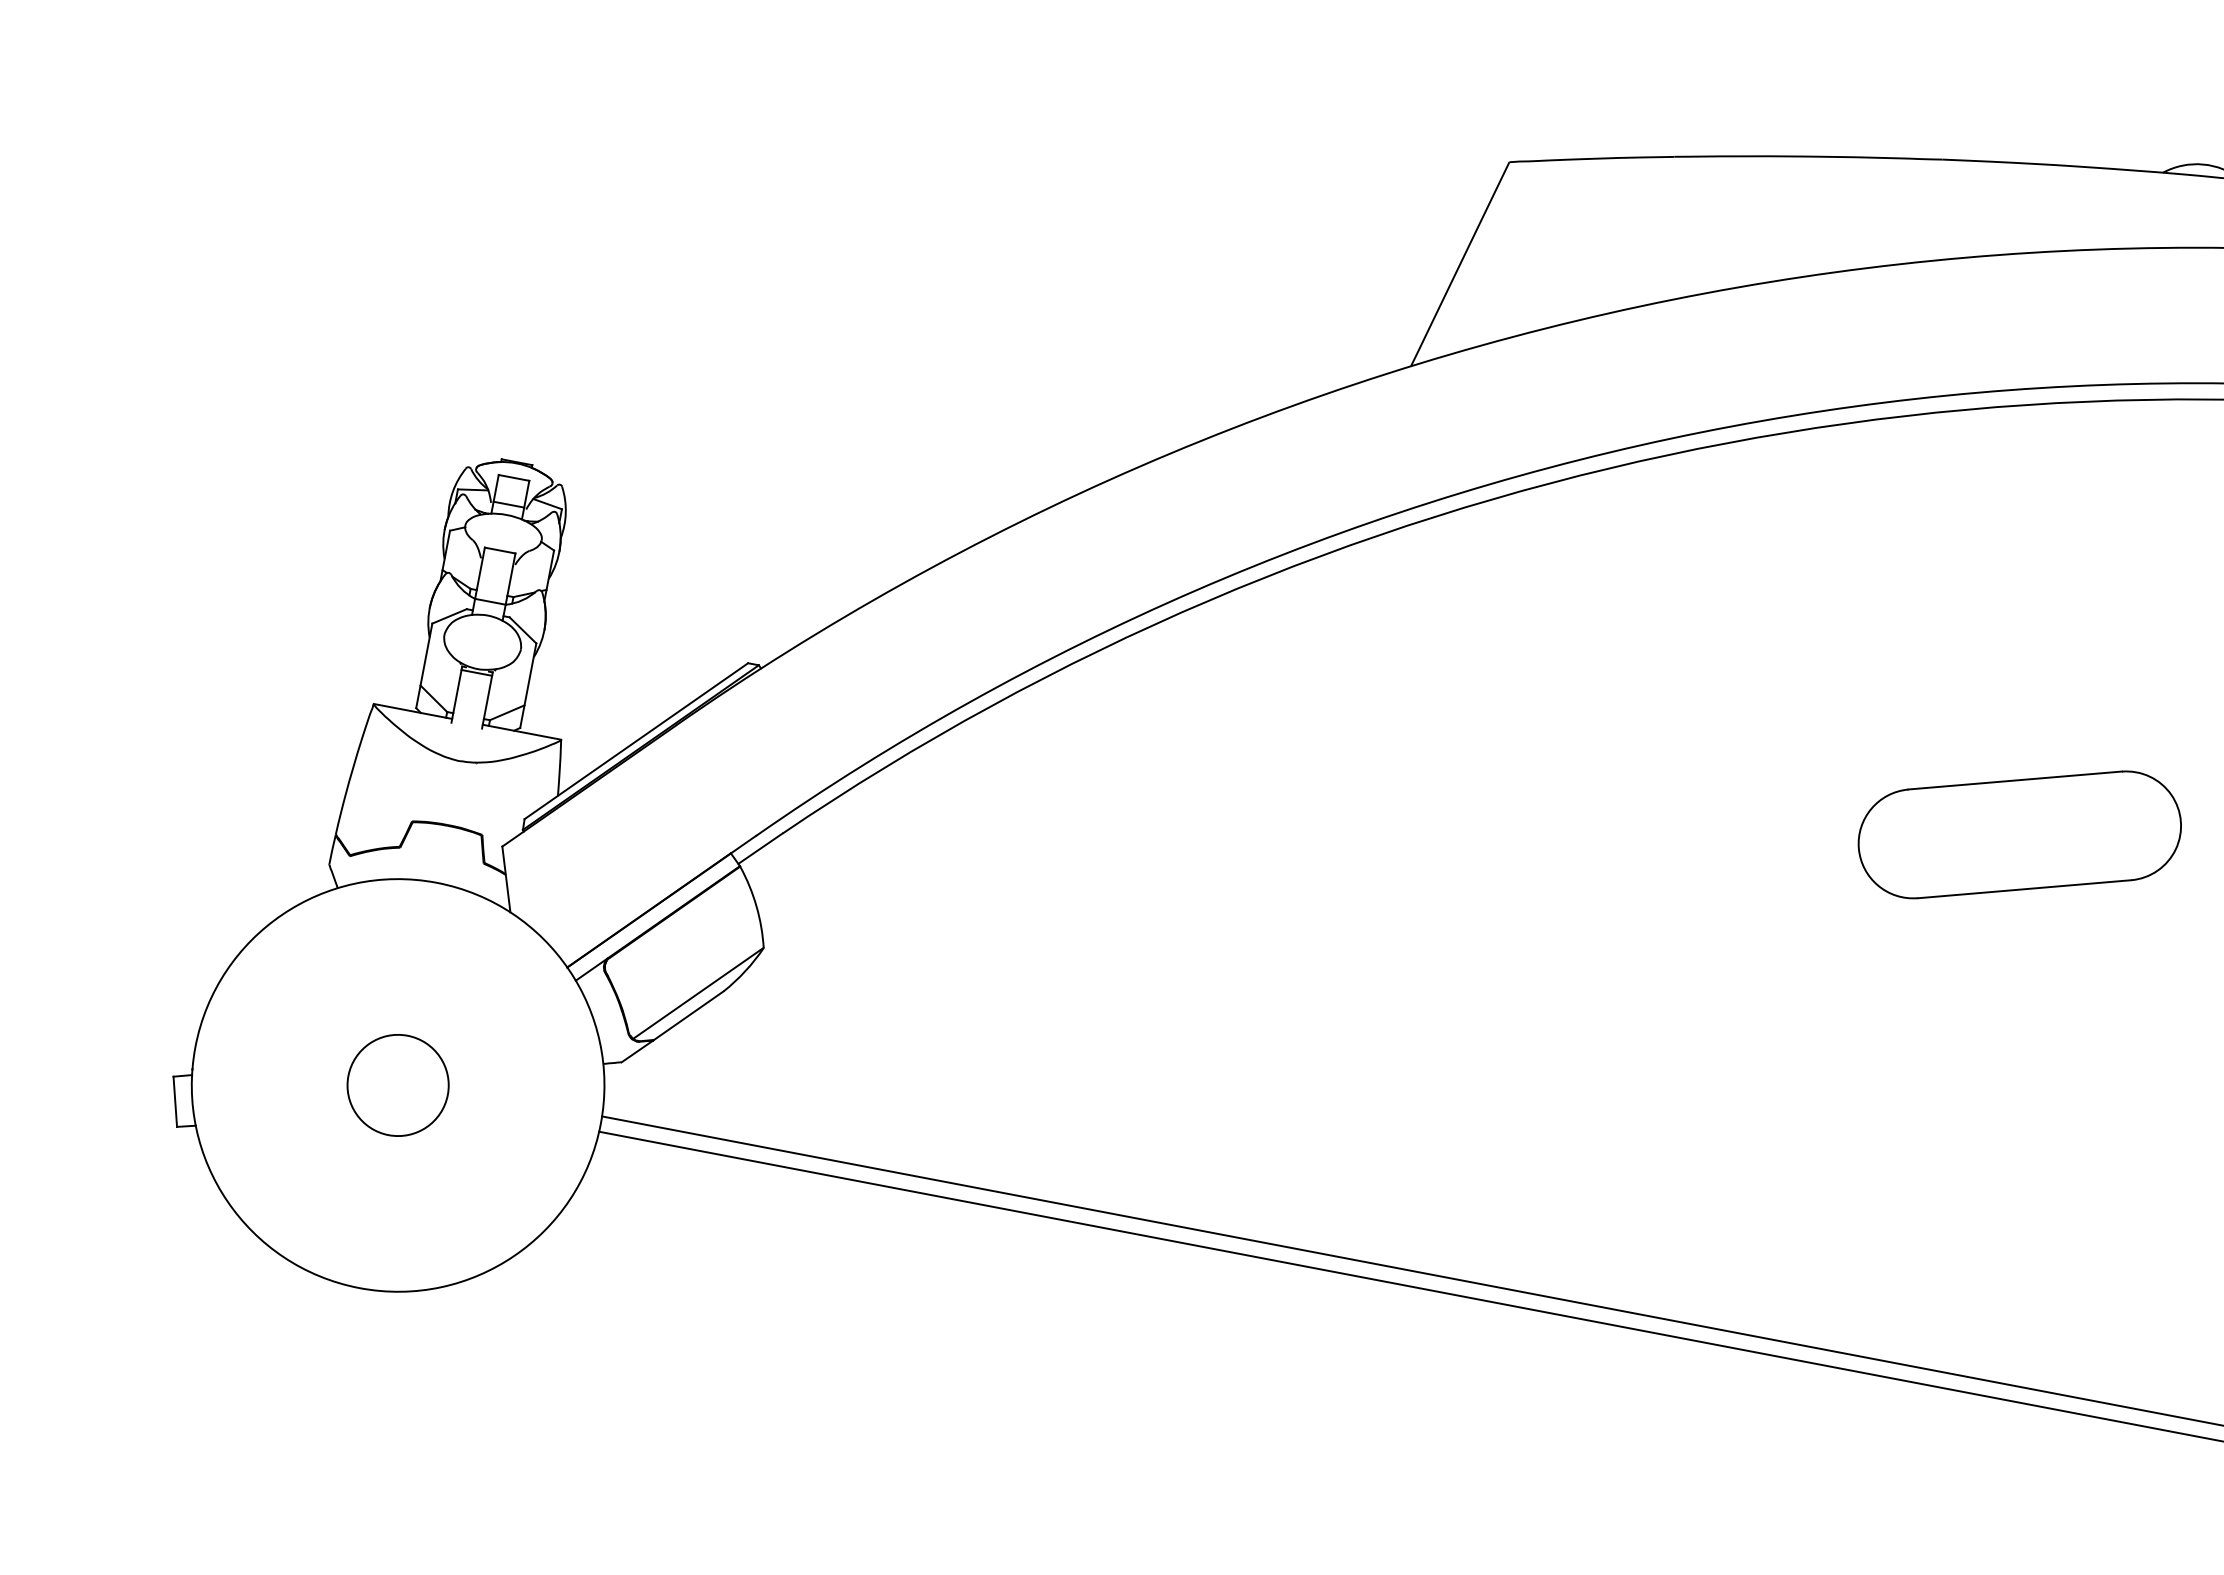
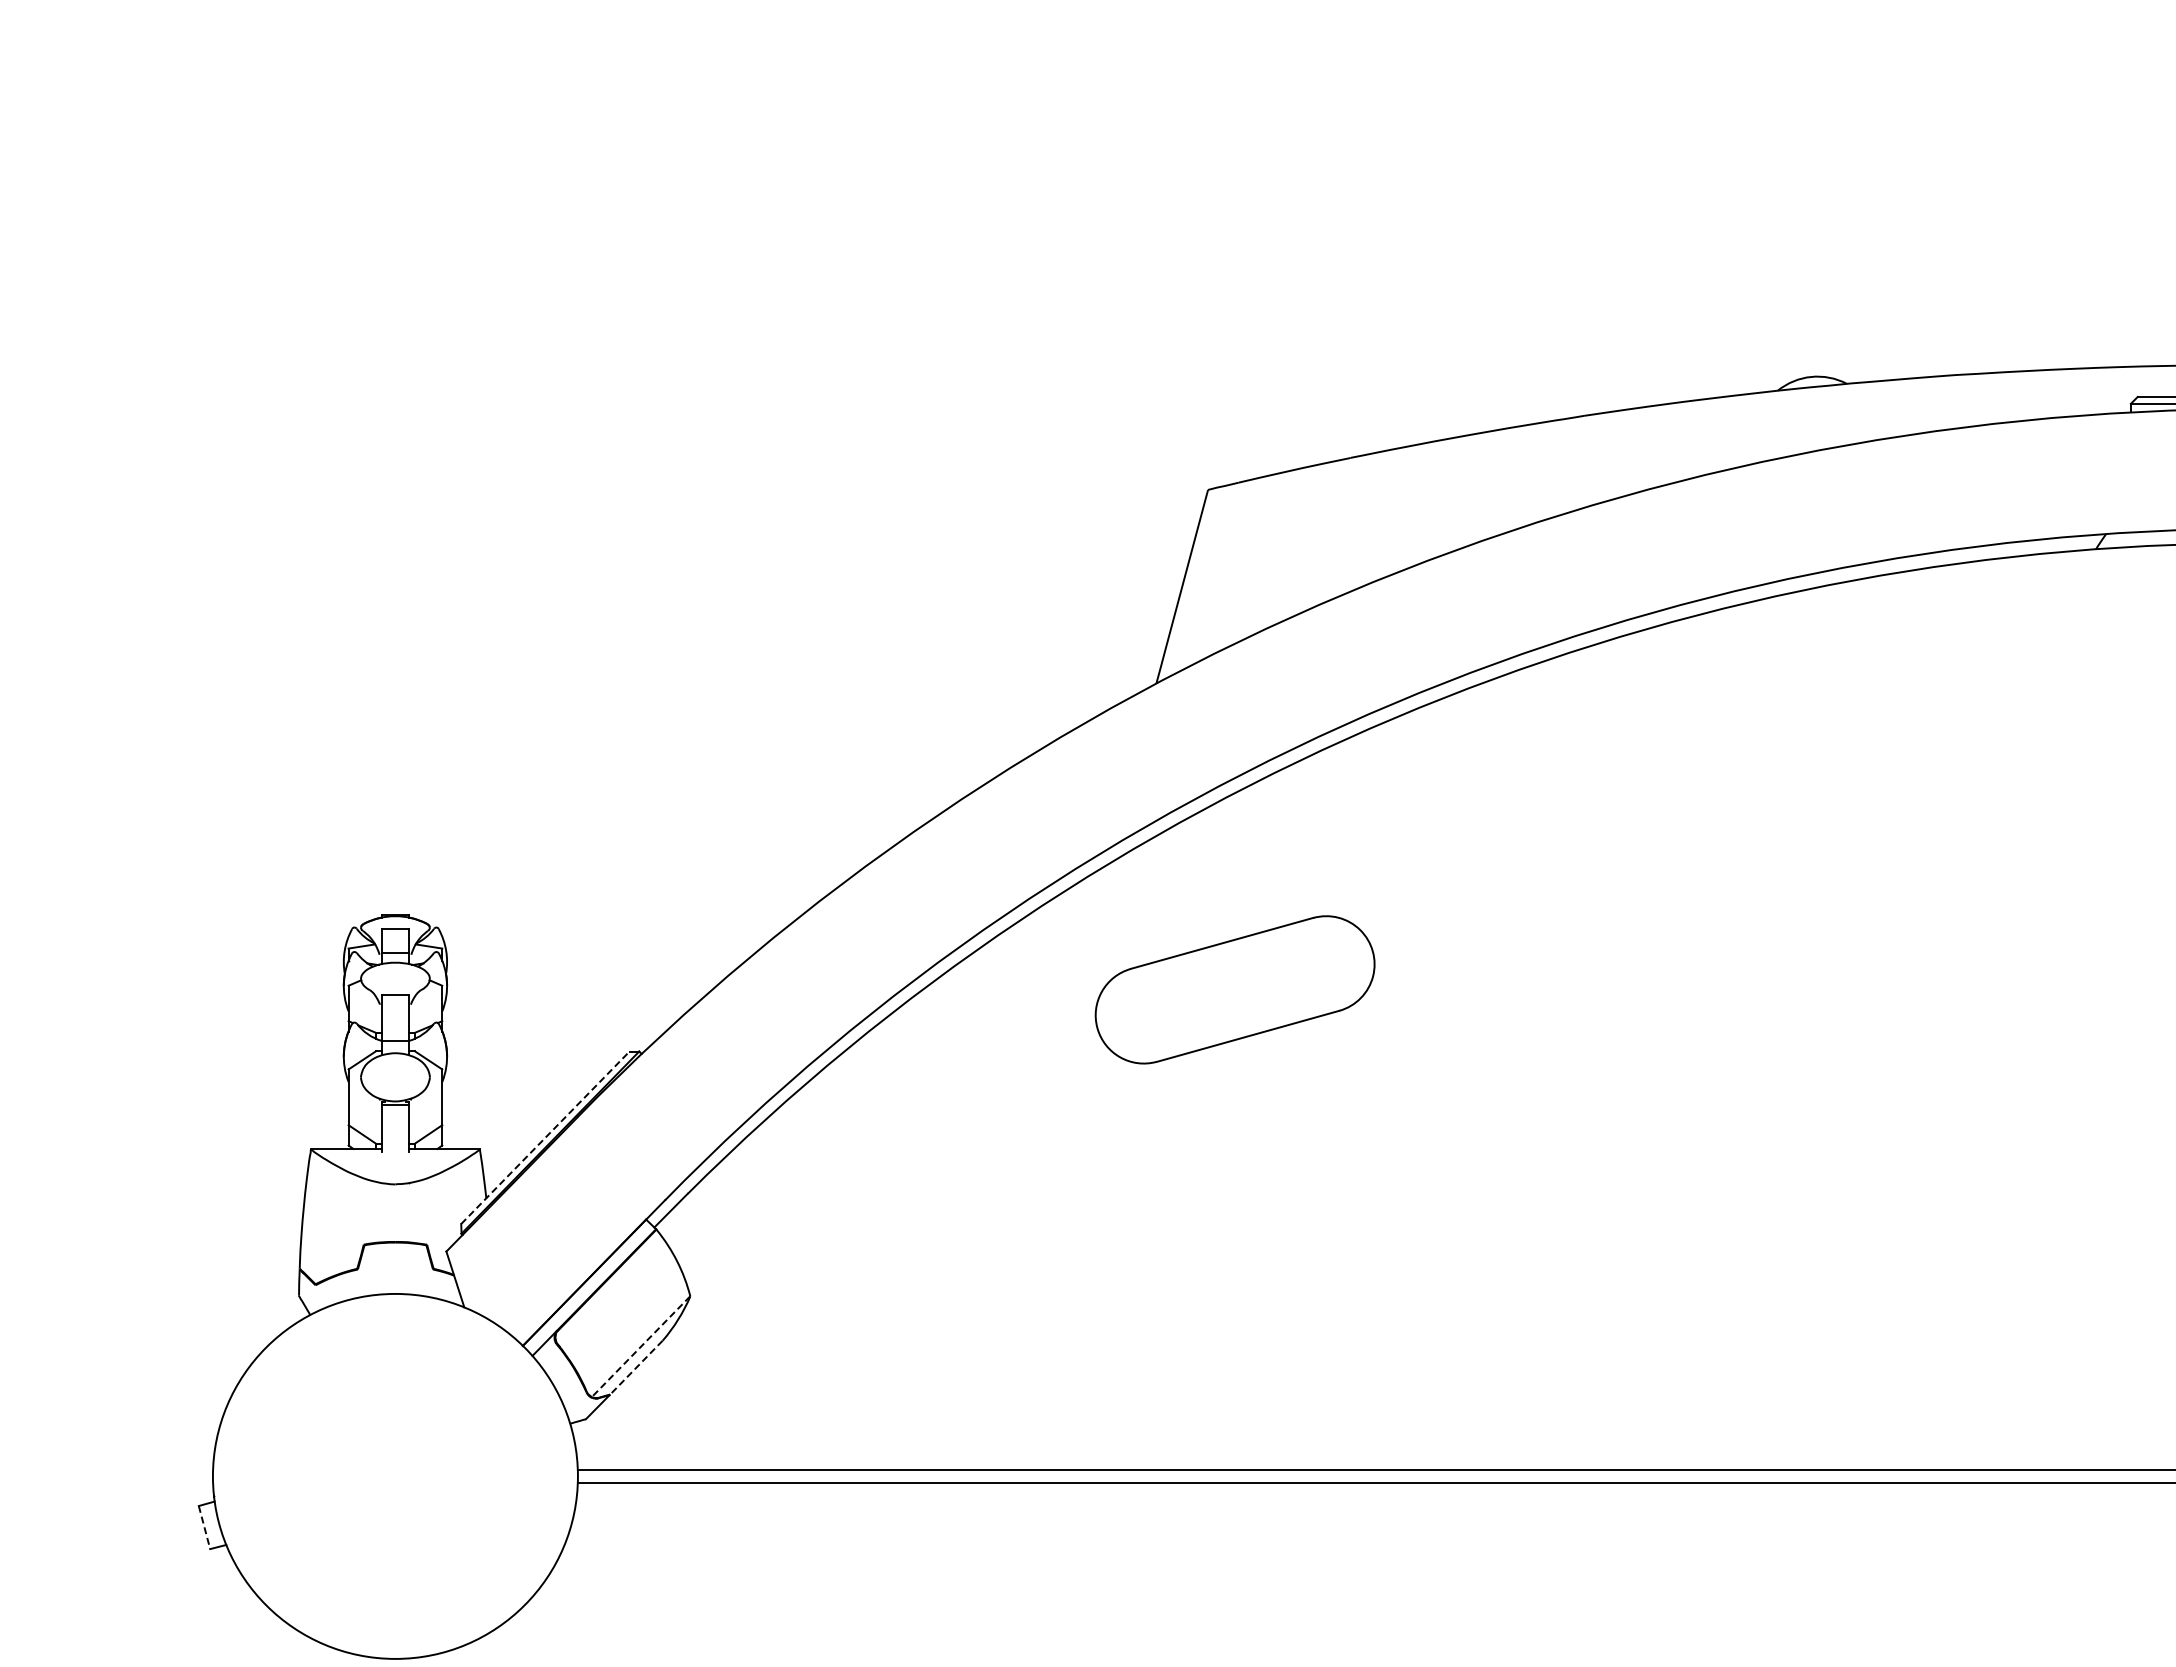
line: (636, 740) -> (545, 1137), solid -> dashed
part: (2019, 834) -> (1234, 989), moved
line: (697, 993) -> (640, 1346), solid -> dashed
line: (688, 1015) -> (636, 1367), solid -> dashed
circle: (398, 1085) -> (395, 1476), removed
line: (175, 1102) -> (204, 1528), solid -> dashed

